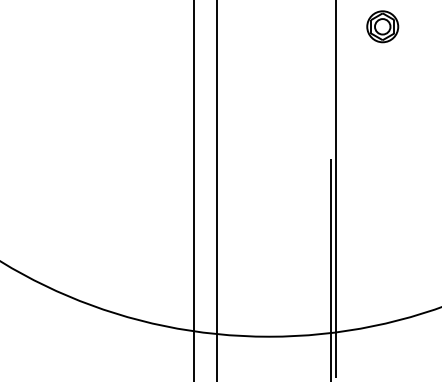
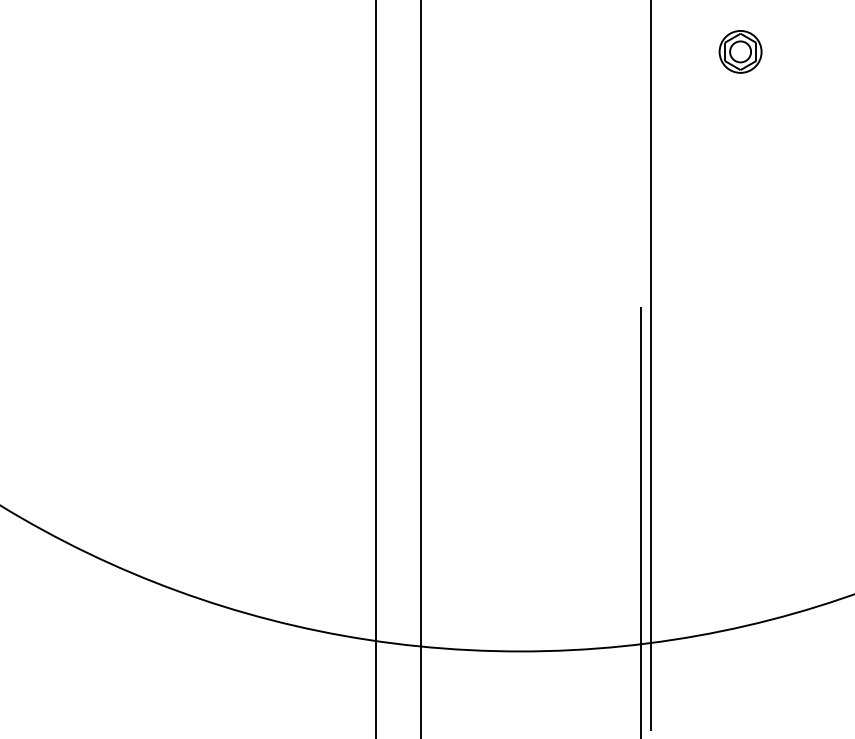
part: (382, 26) -> (739, 51), size x0.7

